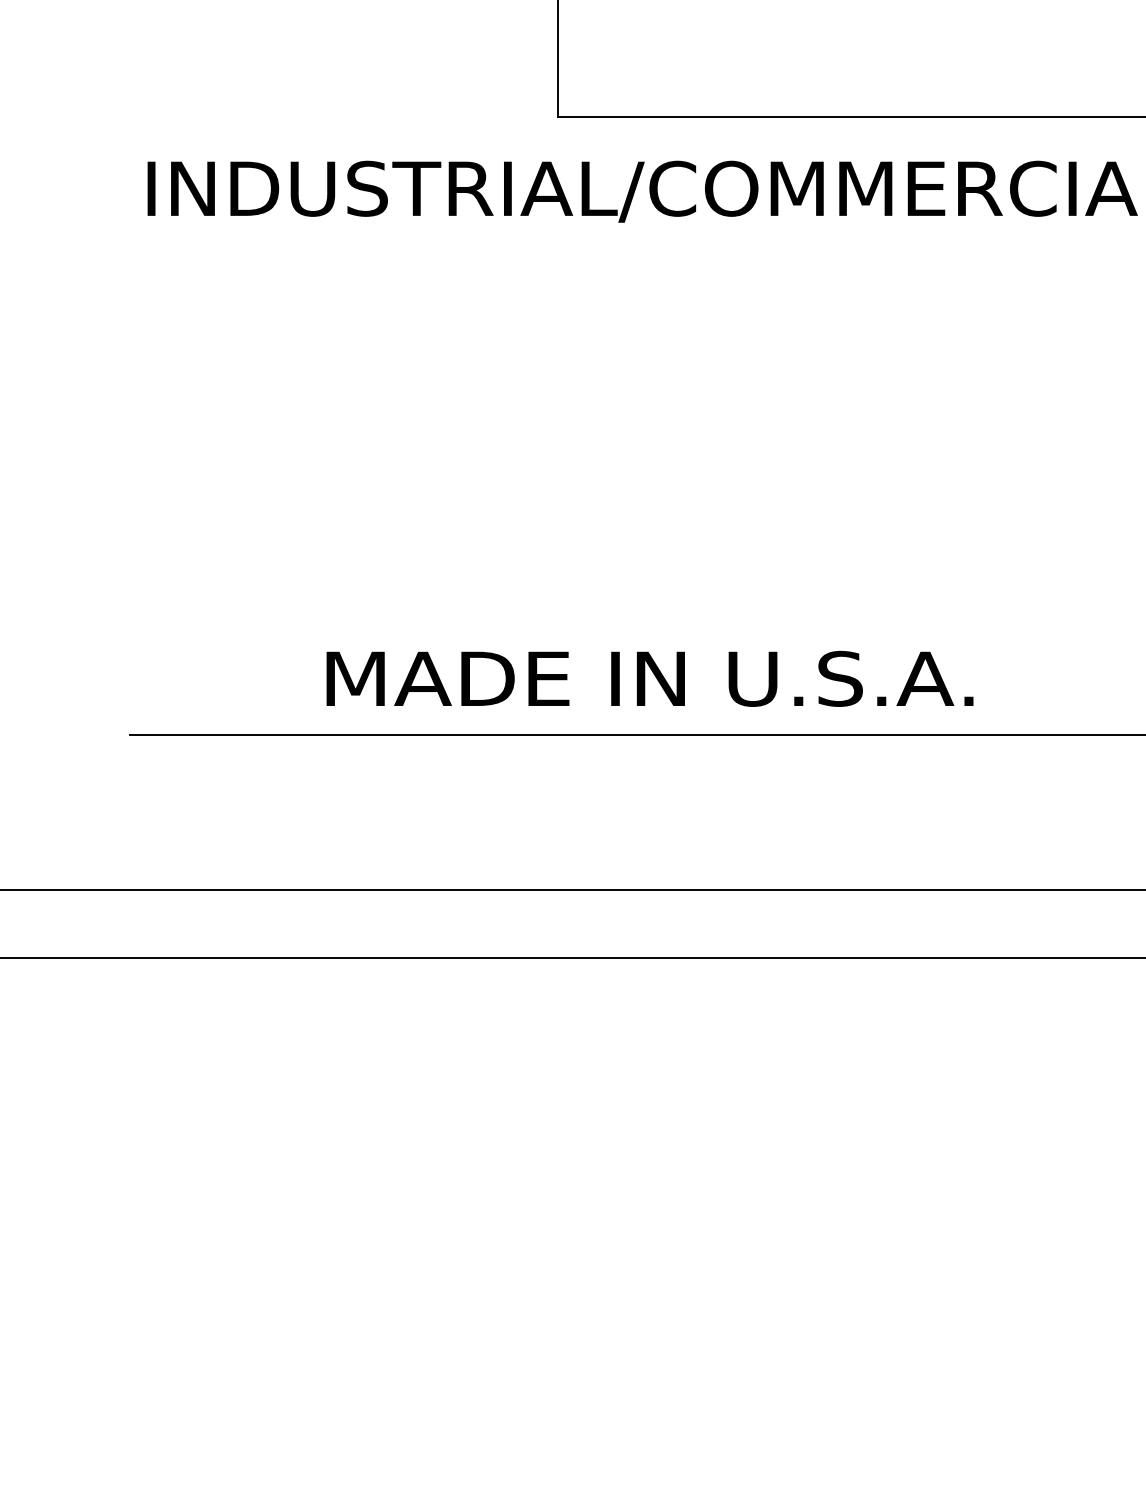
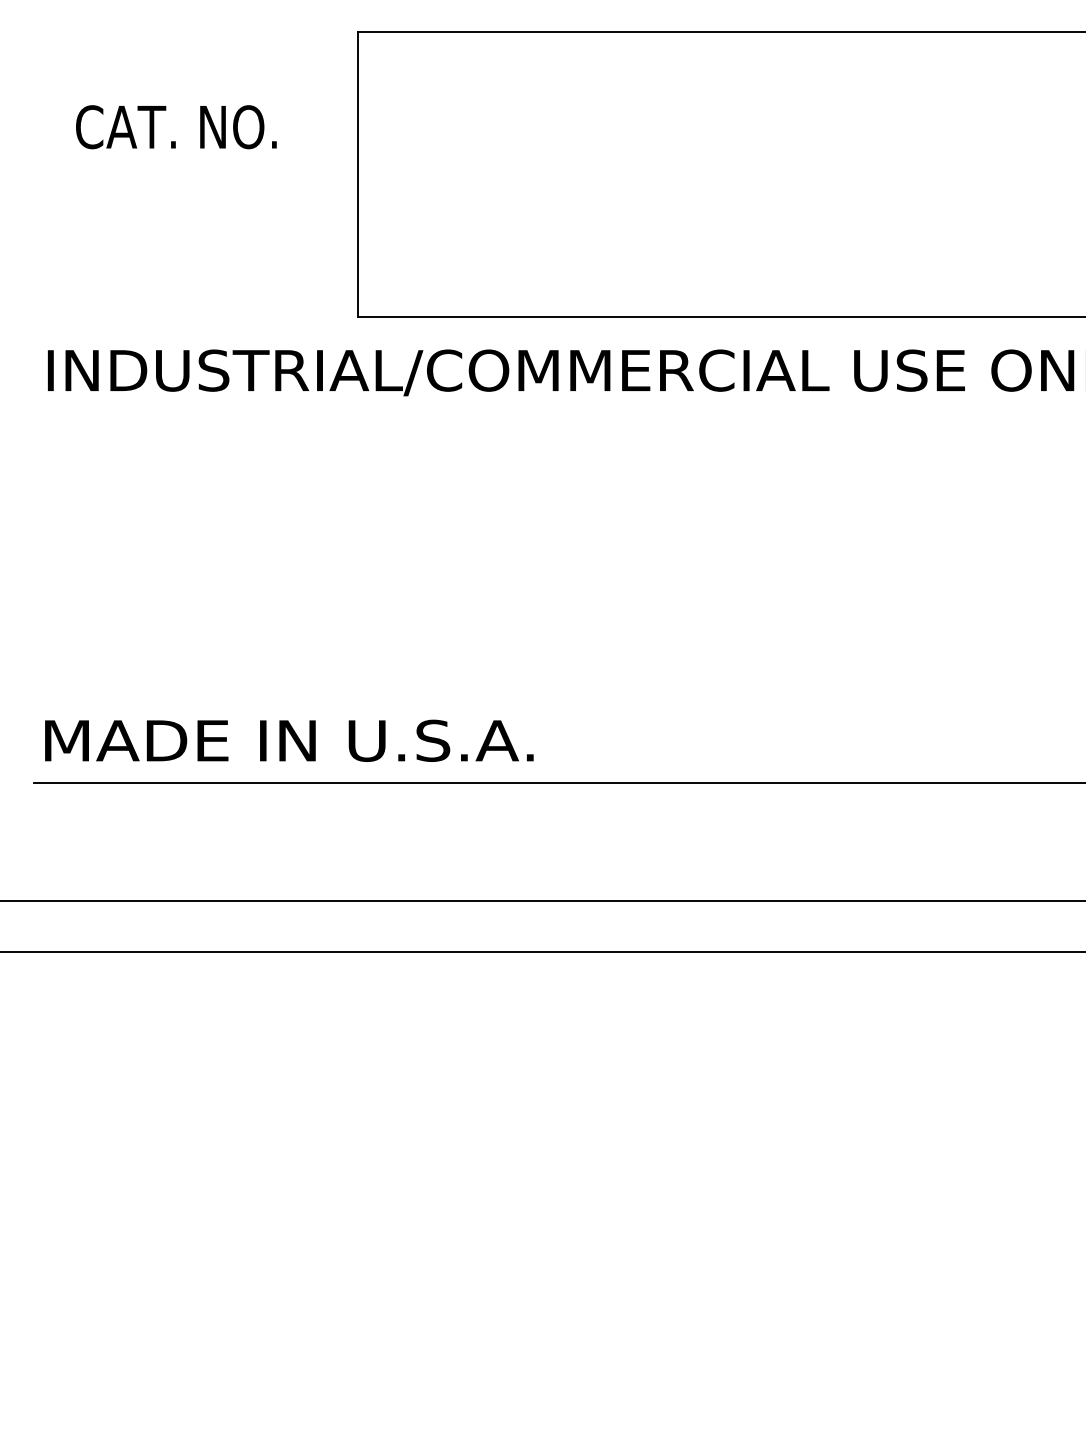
text: (650, 678) -> (289, 740), moved

